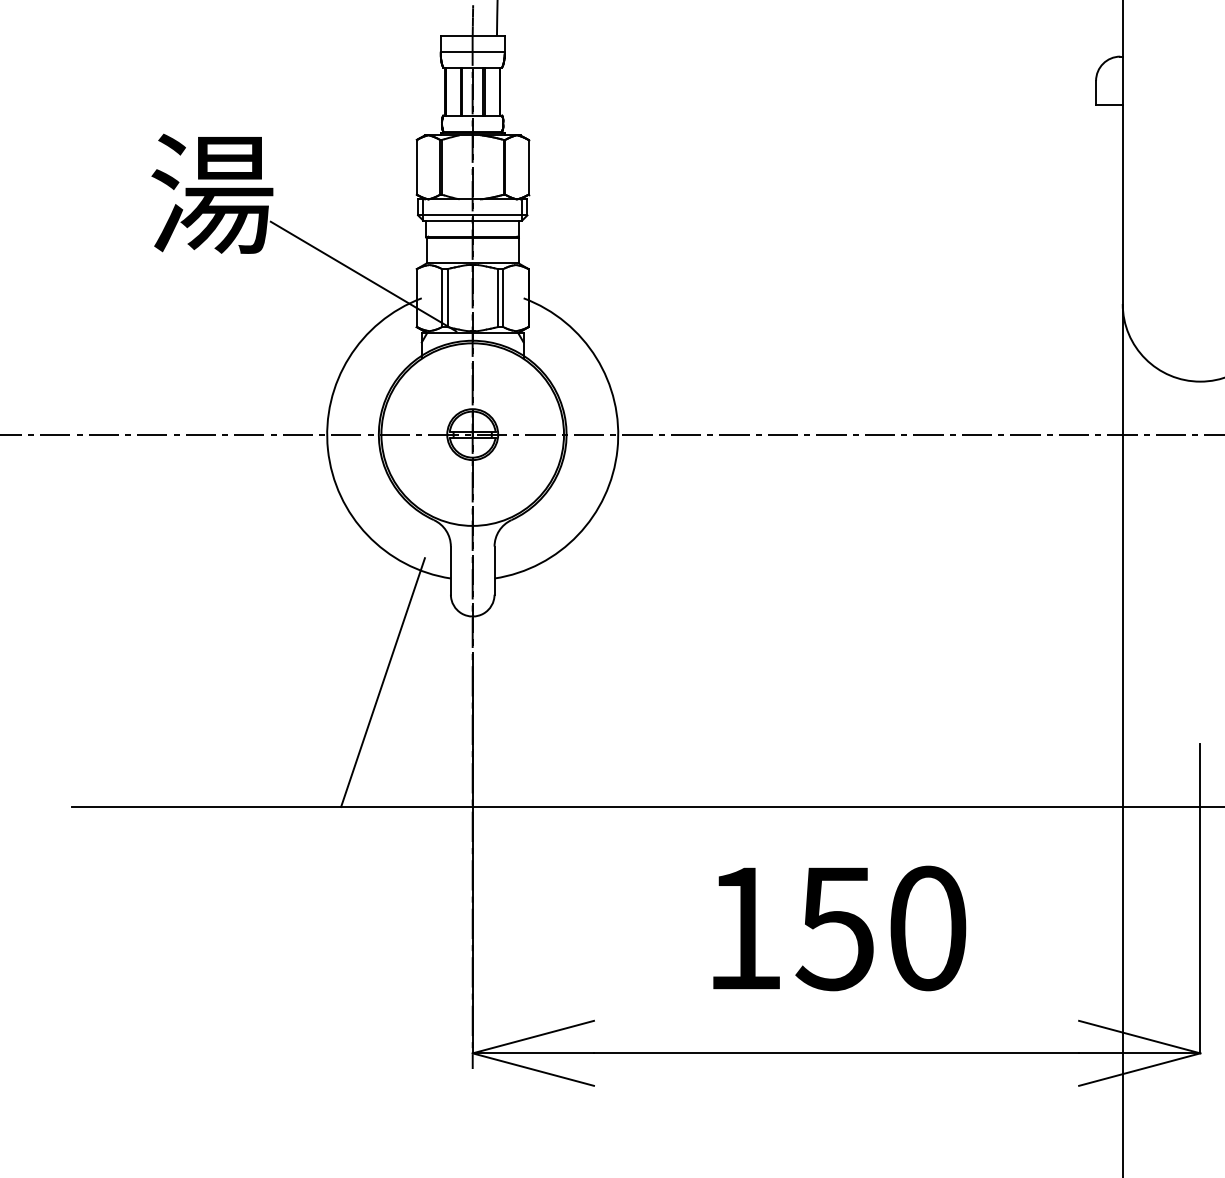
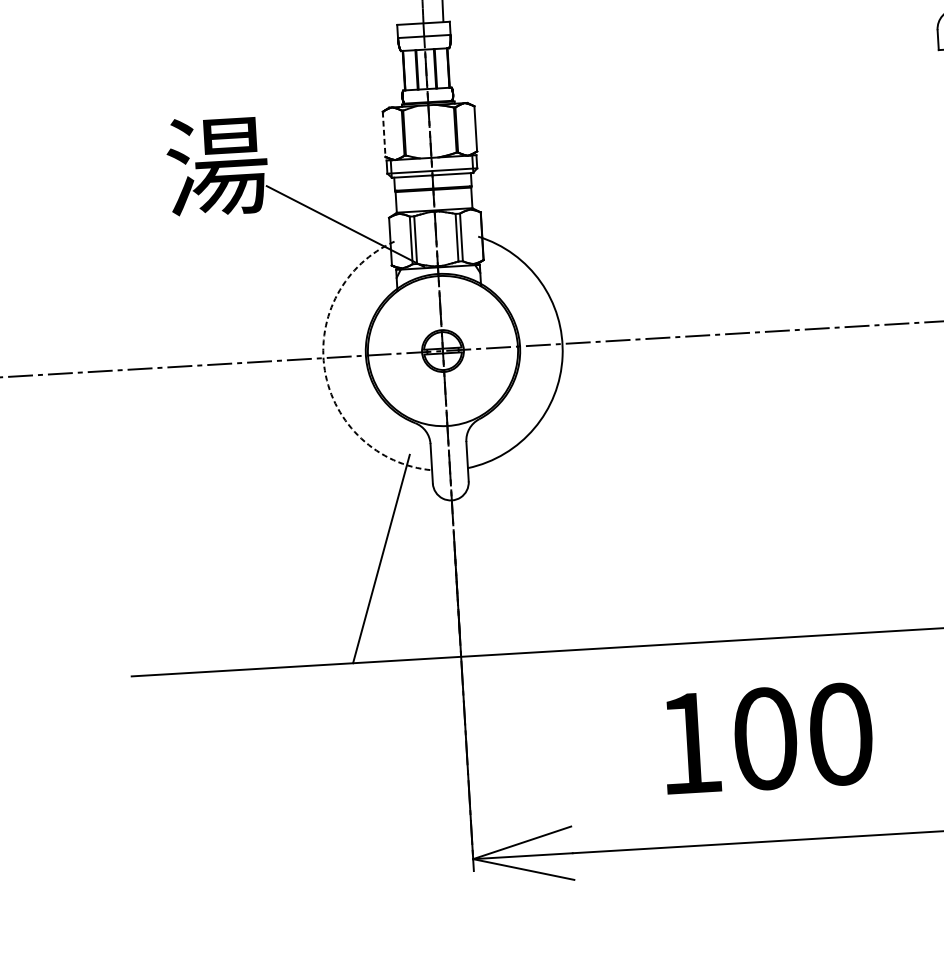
line: (416, 167) -> (383, 134), solid -> dashed
arc: (327, 449) -> (324, 370), solid -> dashed
text: (834, 928) -> (764, 738), 150 -> 100

